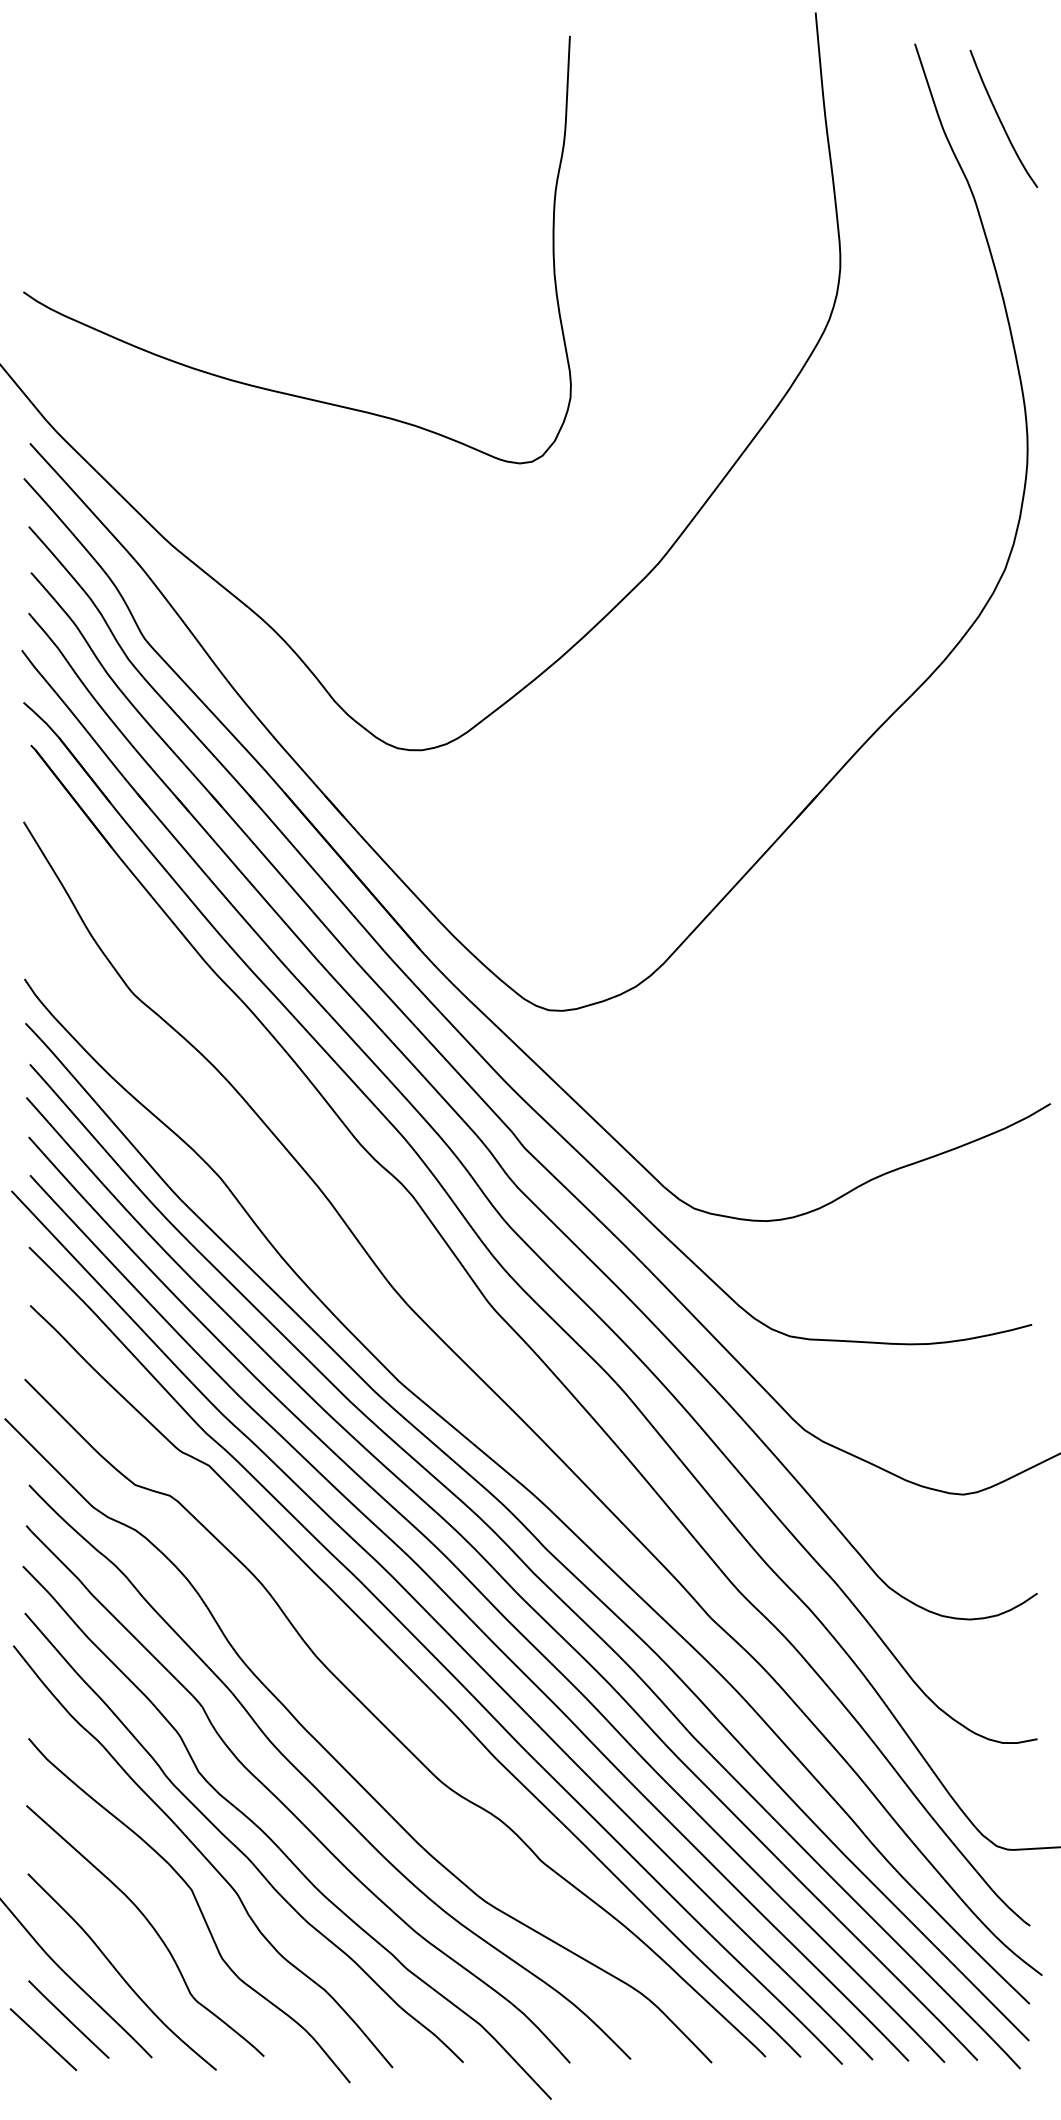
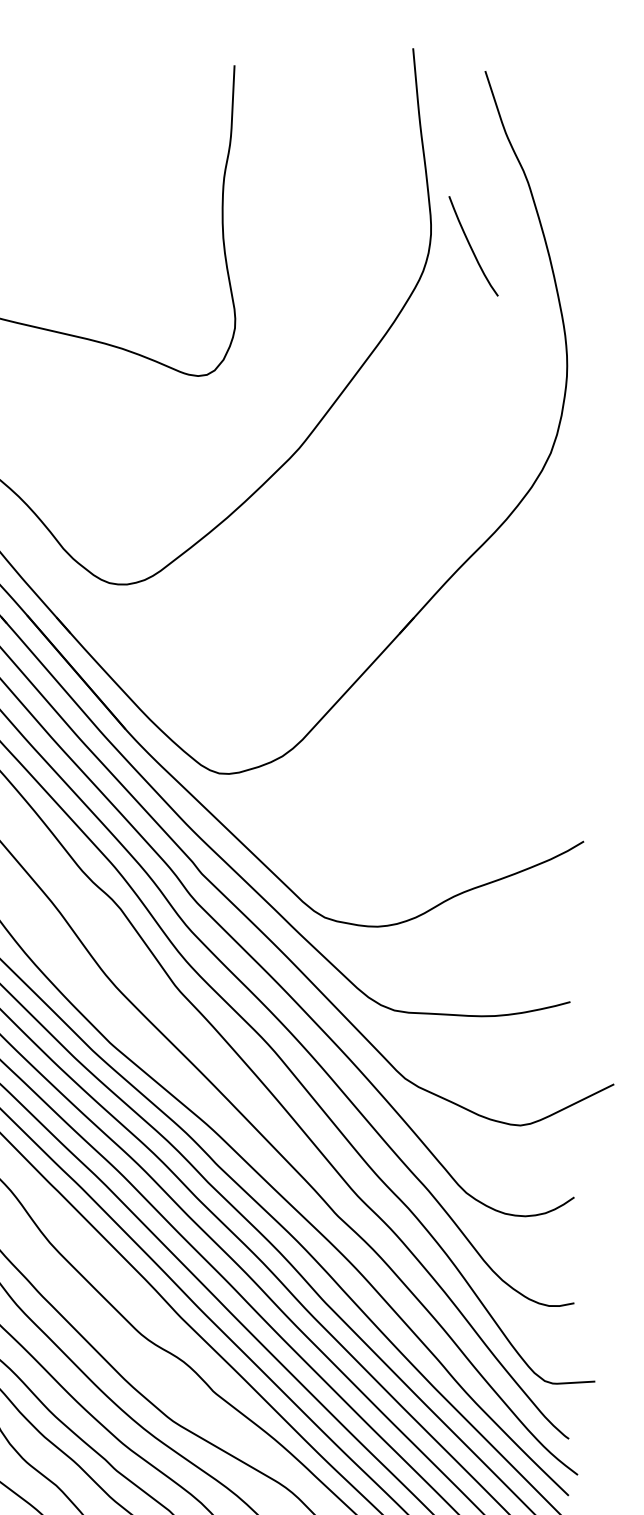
curve: (1001, 120) -> (471, 247), moved

